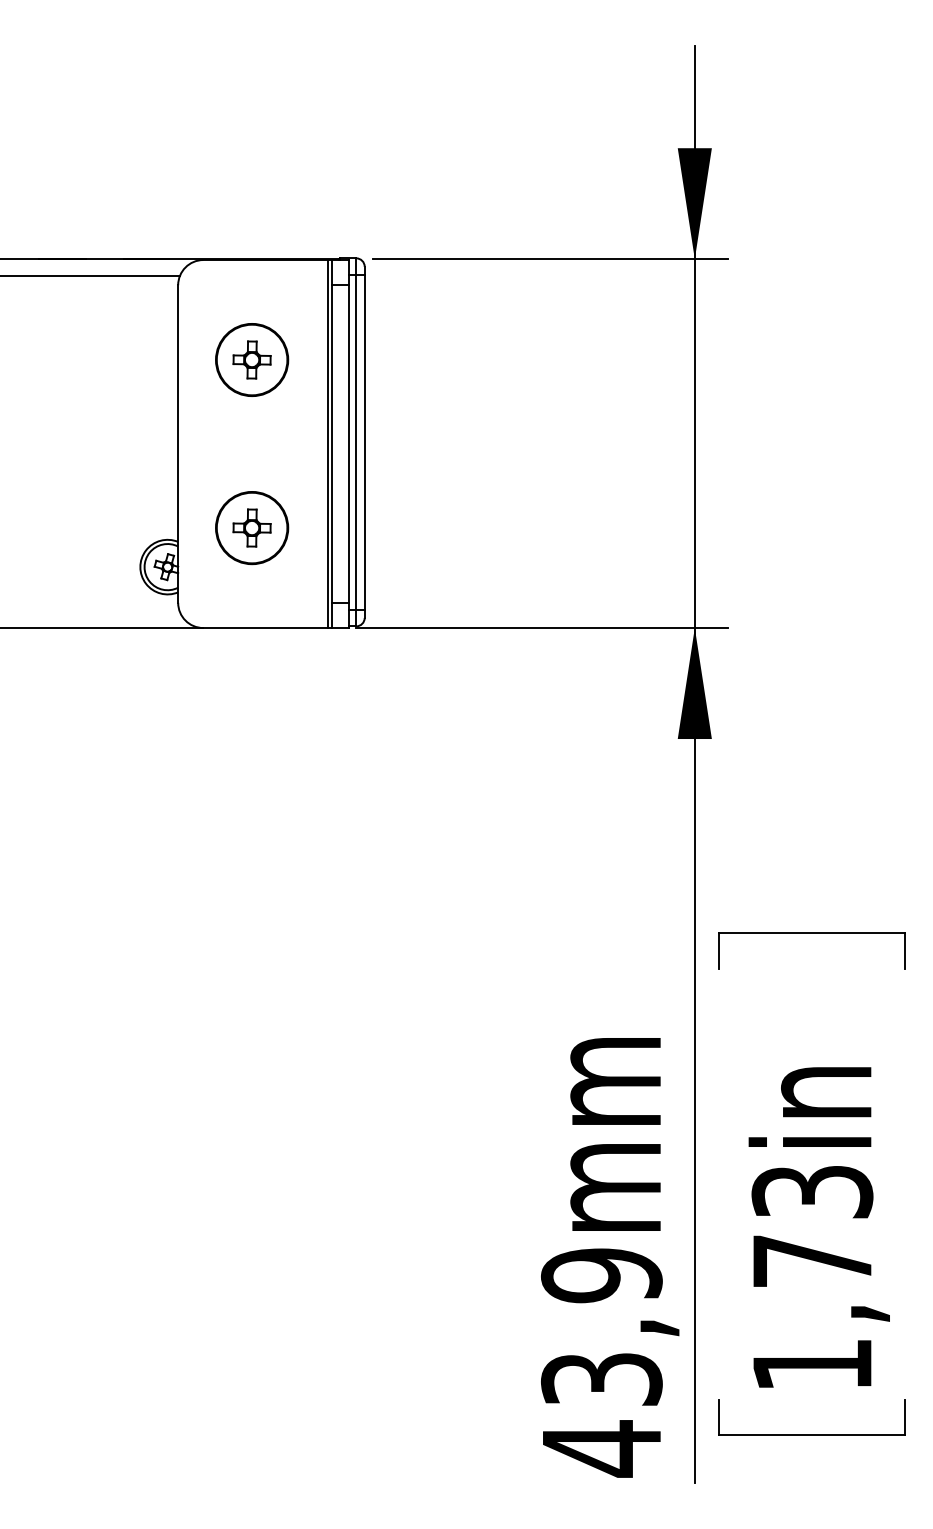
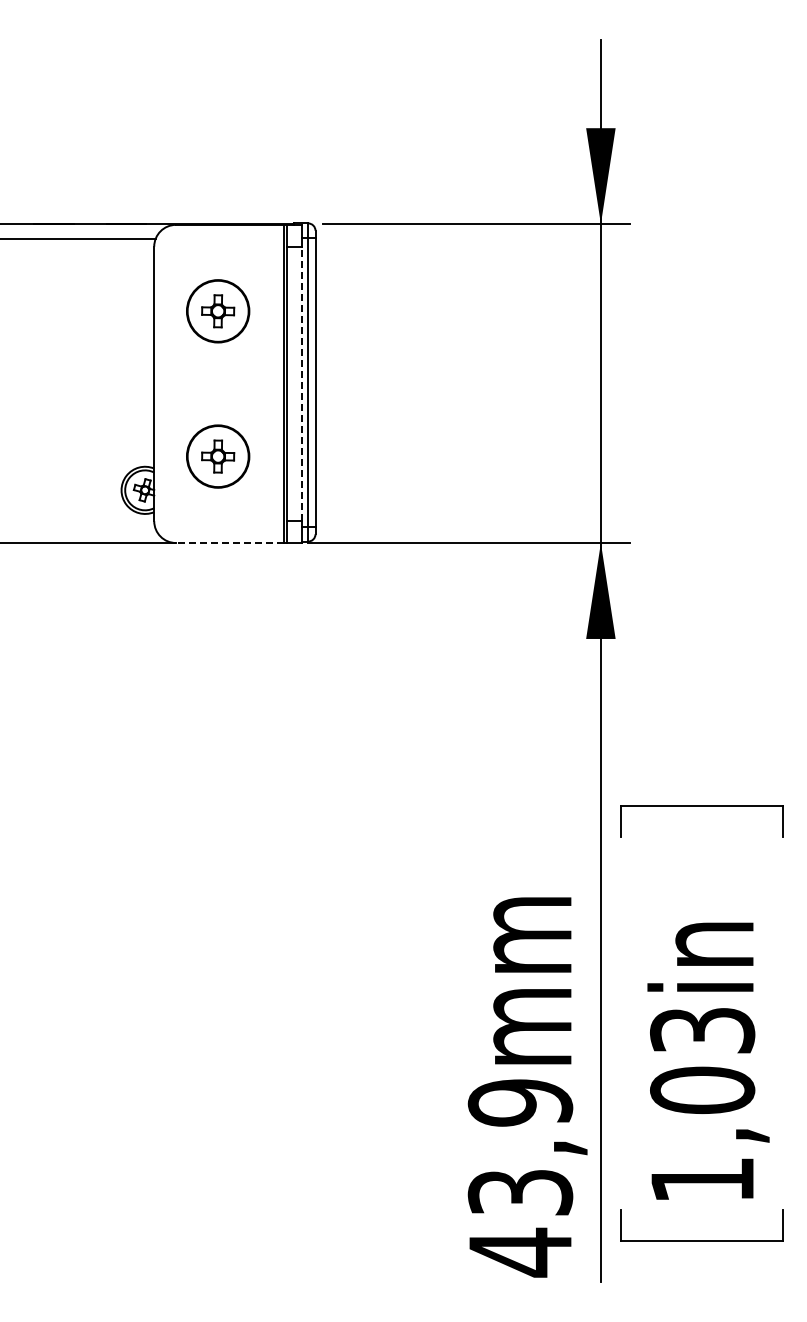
line: (348, 443) -> (301, 383), solid -> dashed
line: (265, 628) -> (229, 543), solid -> dashed
text: (812, 1260) -> (702, 1089), 1,73in -> 1,03in

